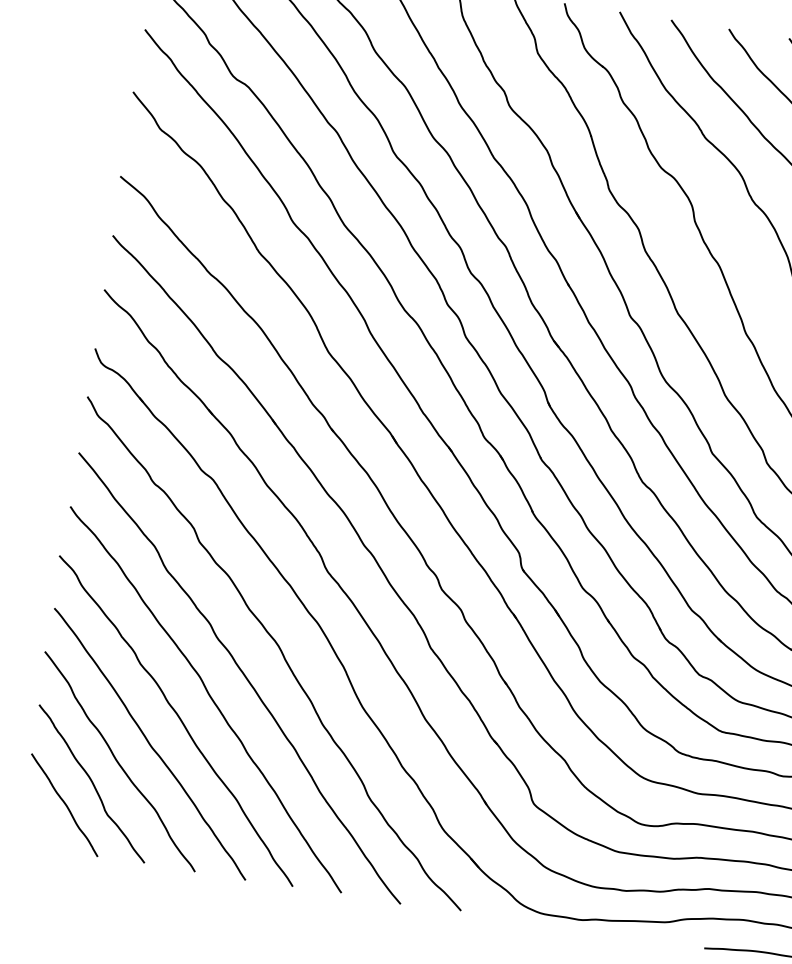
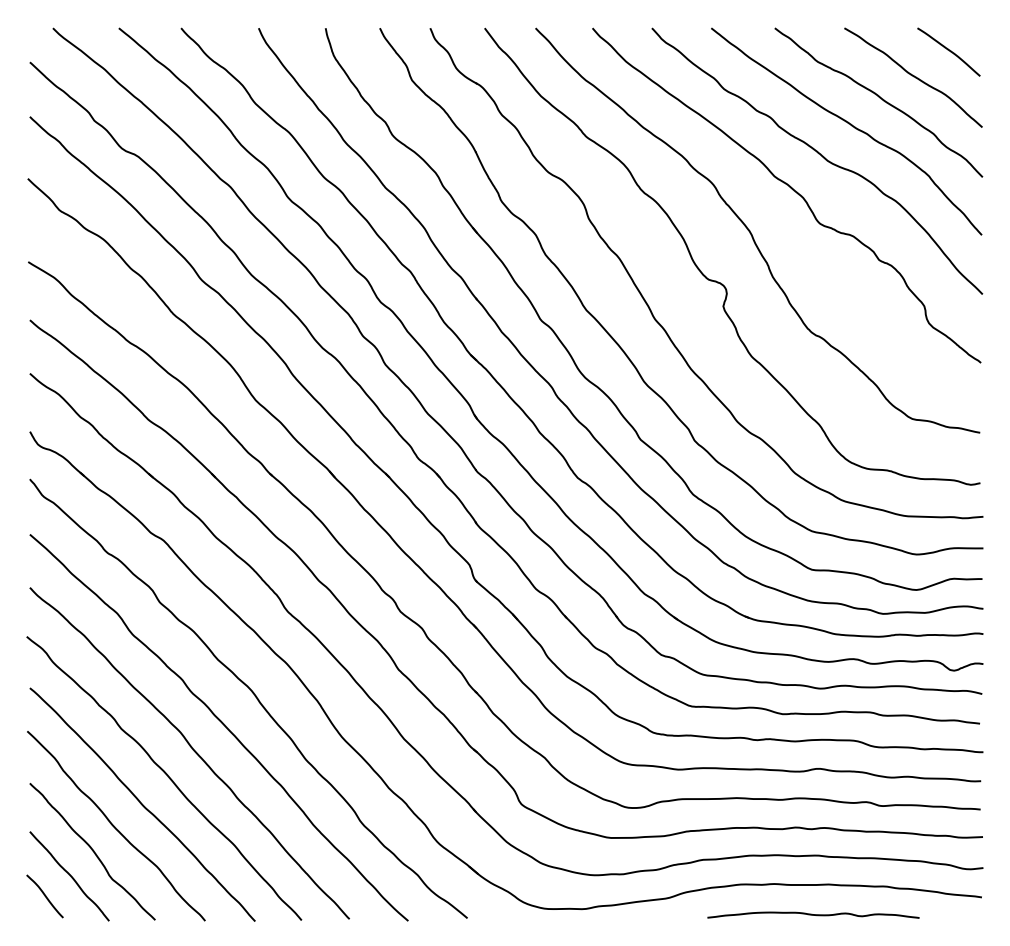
curve: (36, 821) -> (44, 896), added

